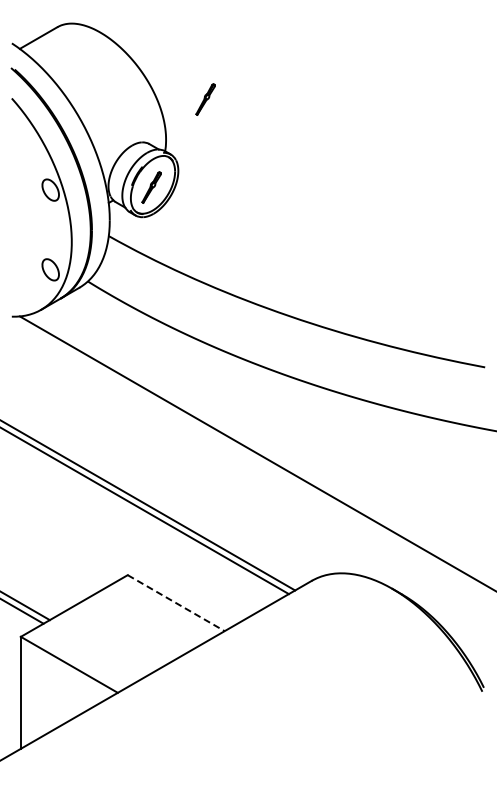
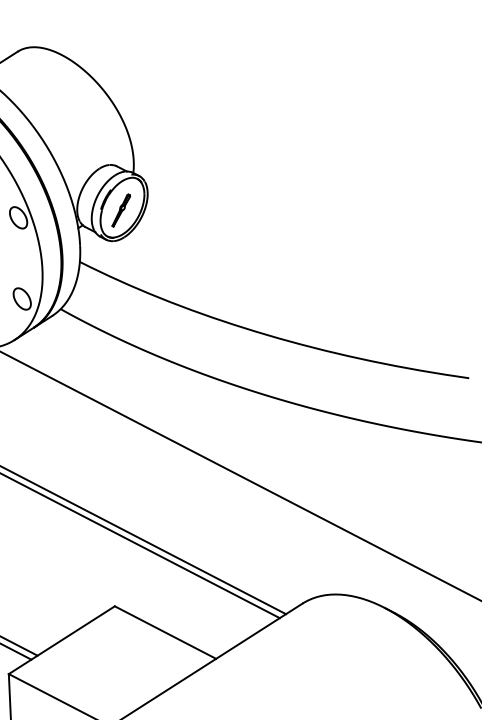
part: (205, 99) -> (172, 118), removed
line: (176, 603) -> (165, 632), dashed -> solid

